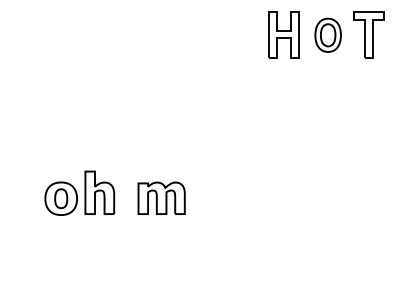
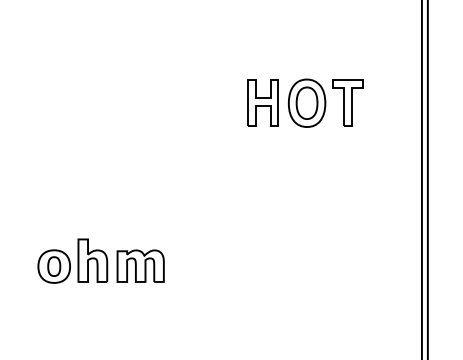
part: (328, 34) -> (307, 102), size x1.43
part: (79, 192) -> (72, 260), moved

